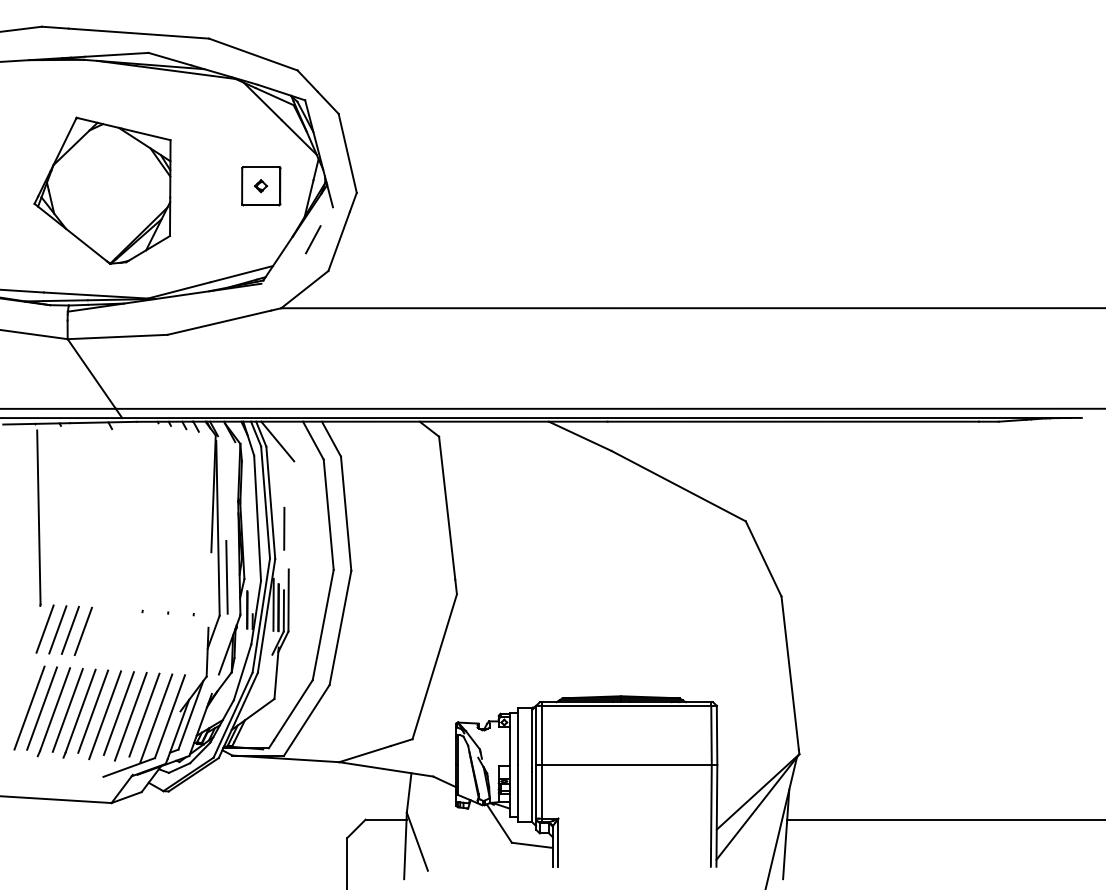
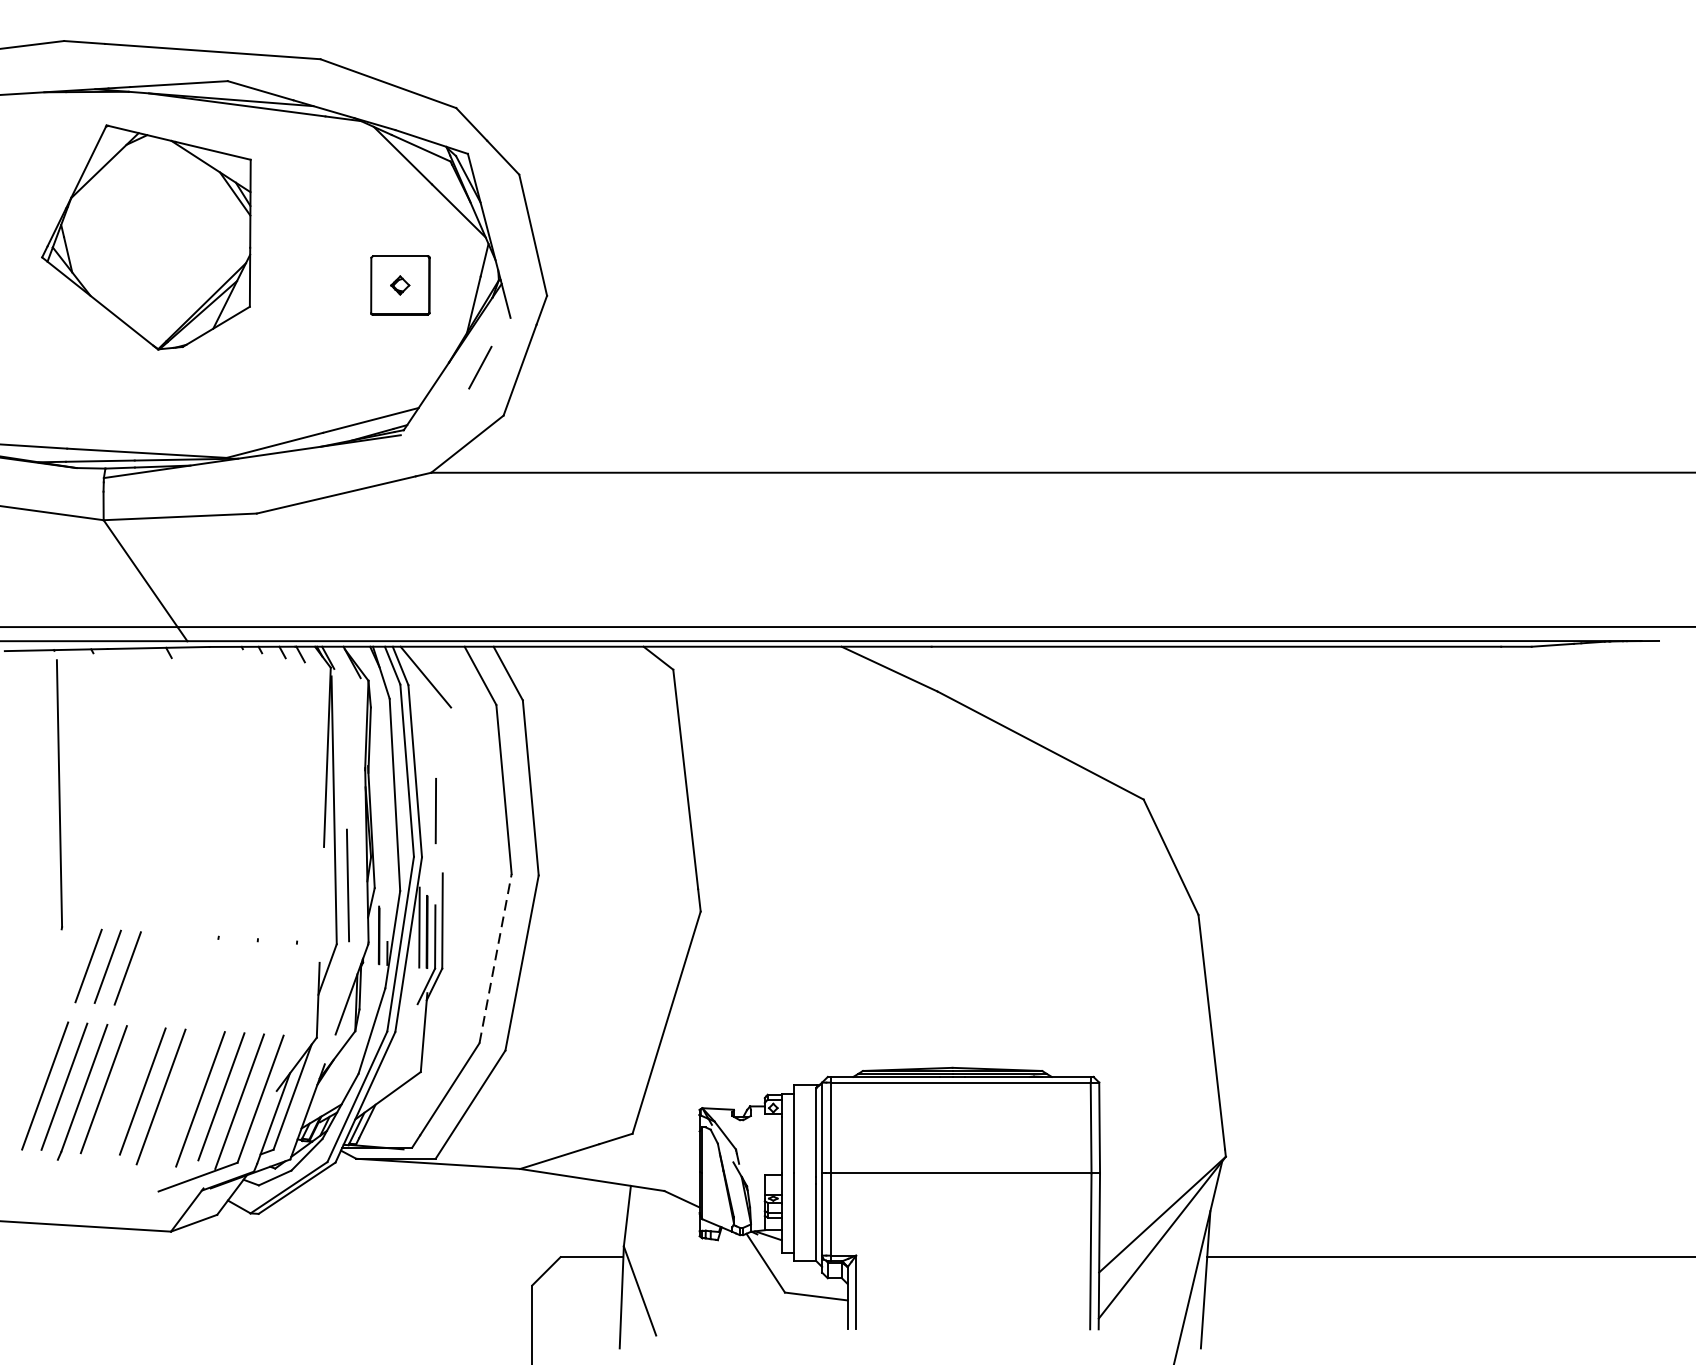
part: (102, 190) -> (146, 236), moved
line: (323, 624) -> (496, 957), solid -> dashed
line: (44, 628) -> (68, 963), removed
line: (79, 713) -> (121, 1094), removed
line: (118, 713) -> (181, 1094), removed

